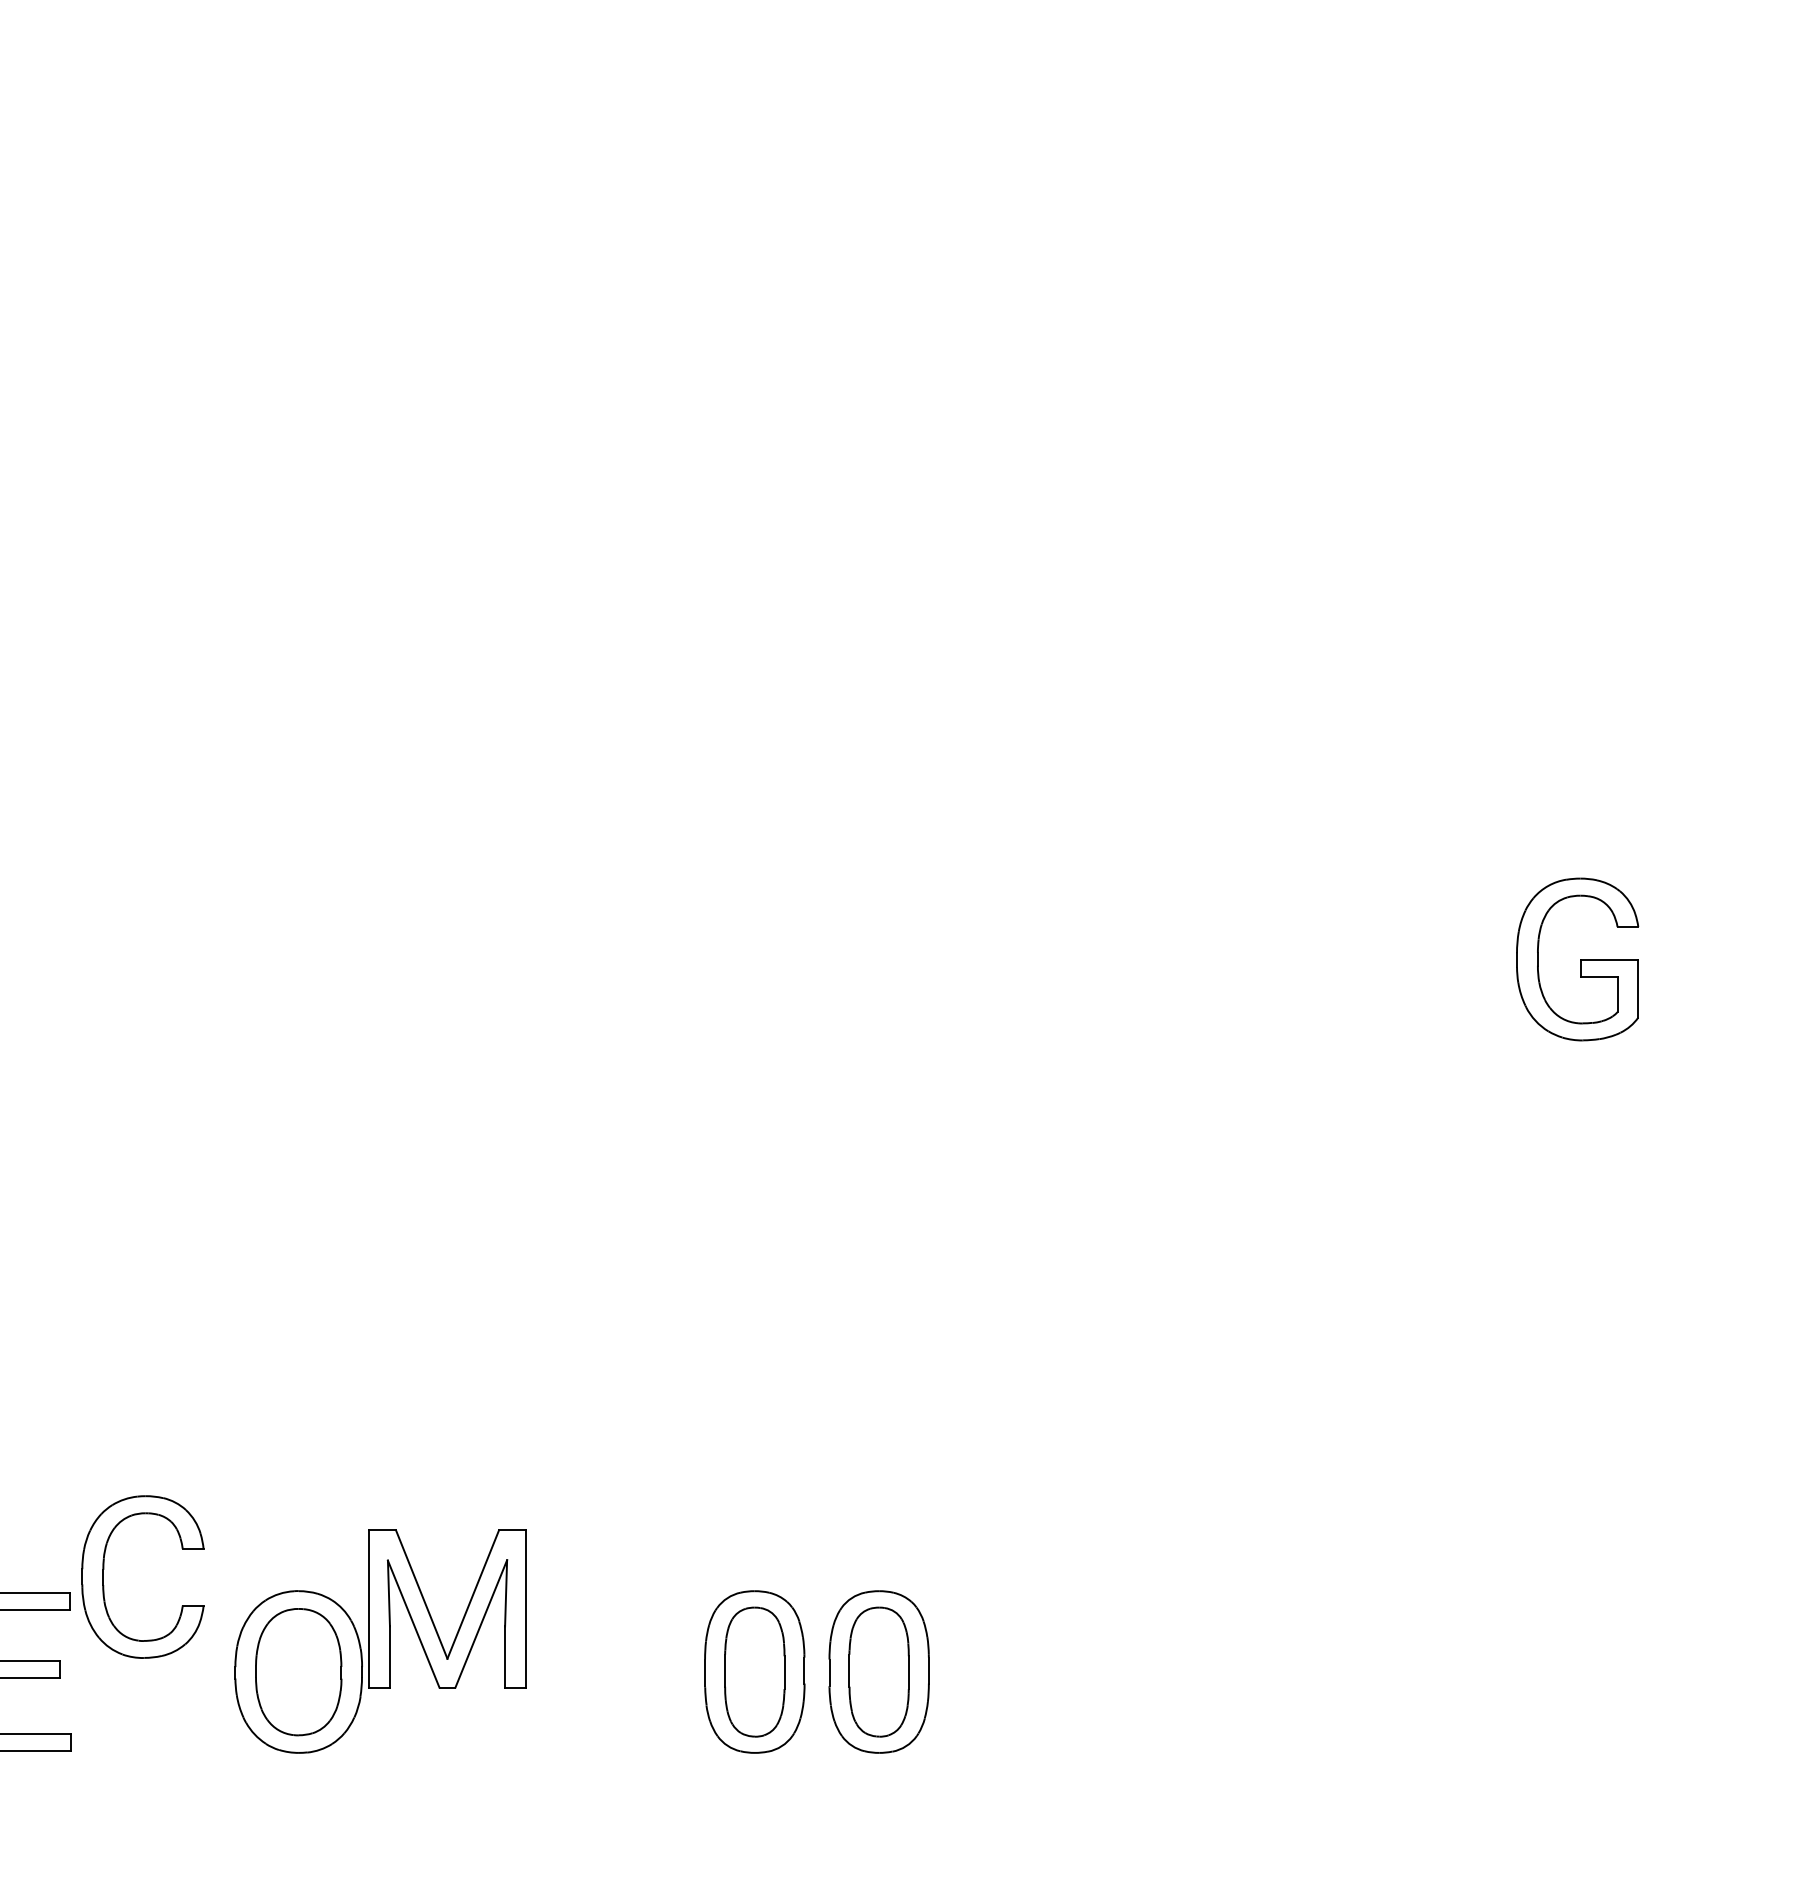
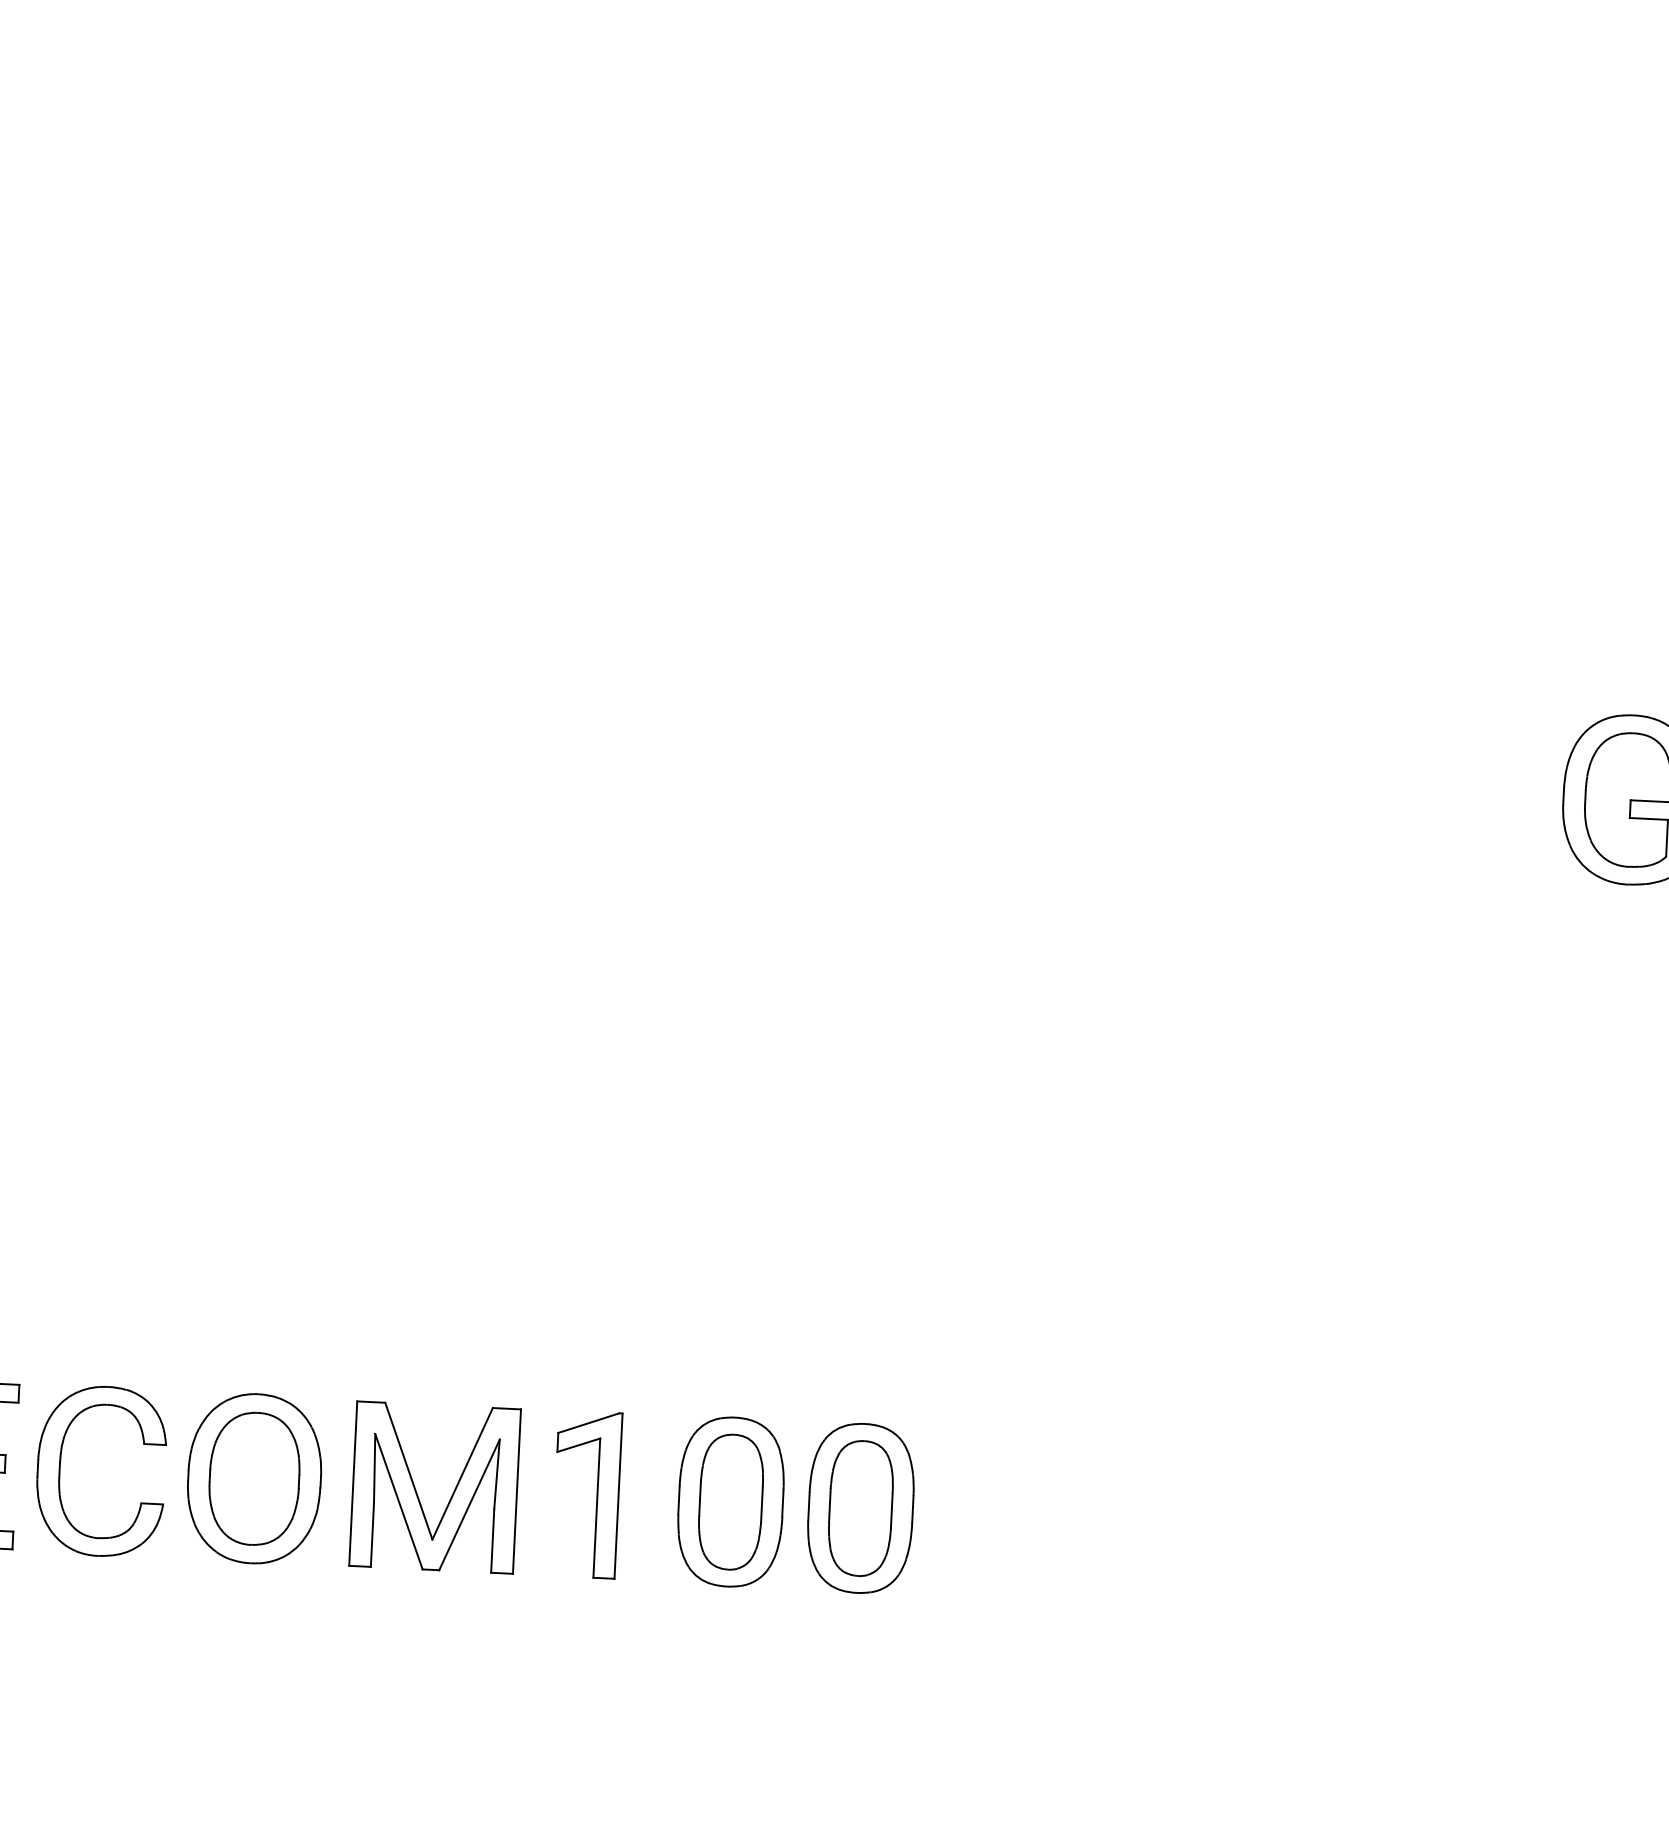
part: (104, 1569) -> (61, 1461), moved
part: (431, 1615) -> (417, 1493), moved
part: (626, 1671) -> (596, 1494), added

